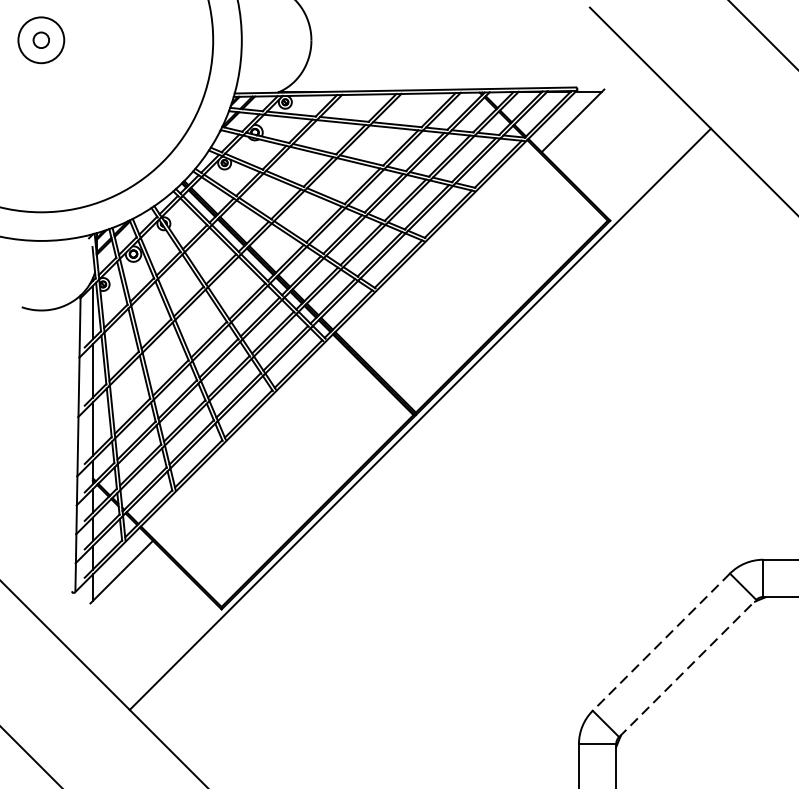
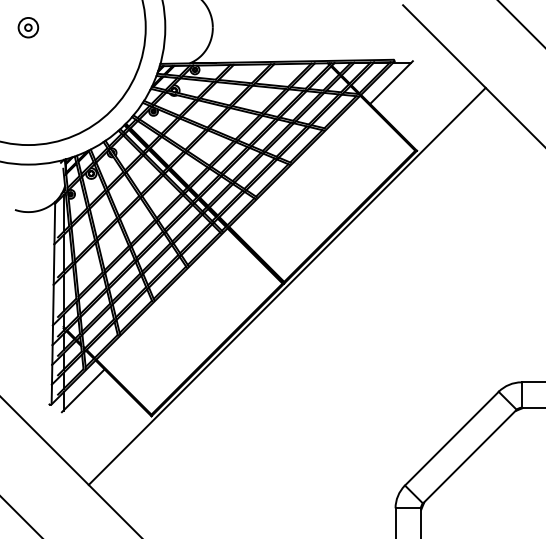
part: (41, 40) -> (28, 27), size x0.62
line: (660, 643) -> (451, 439), dashed -> solid
line: (688, 668) -> (470, 456), dashed -> solid

